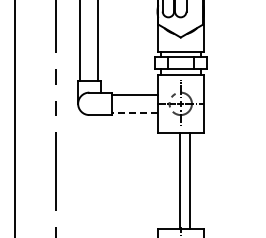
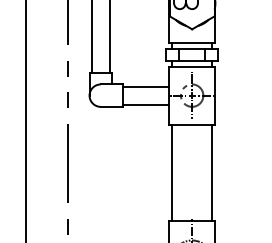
line: (135, 112) -> (146, 104), dashed -> solid
line: (179, 180) -> (171, 172), moved
line: (190, 180) -> (212, 172), moved

